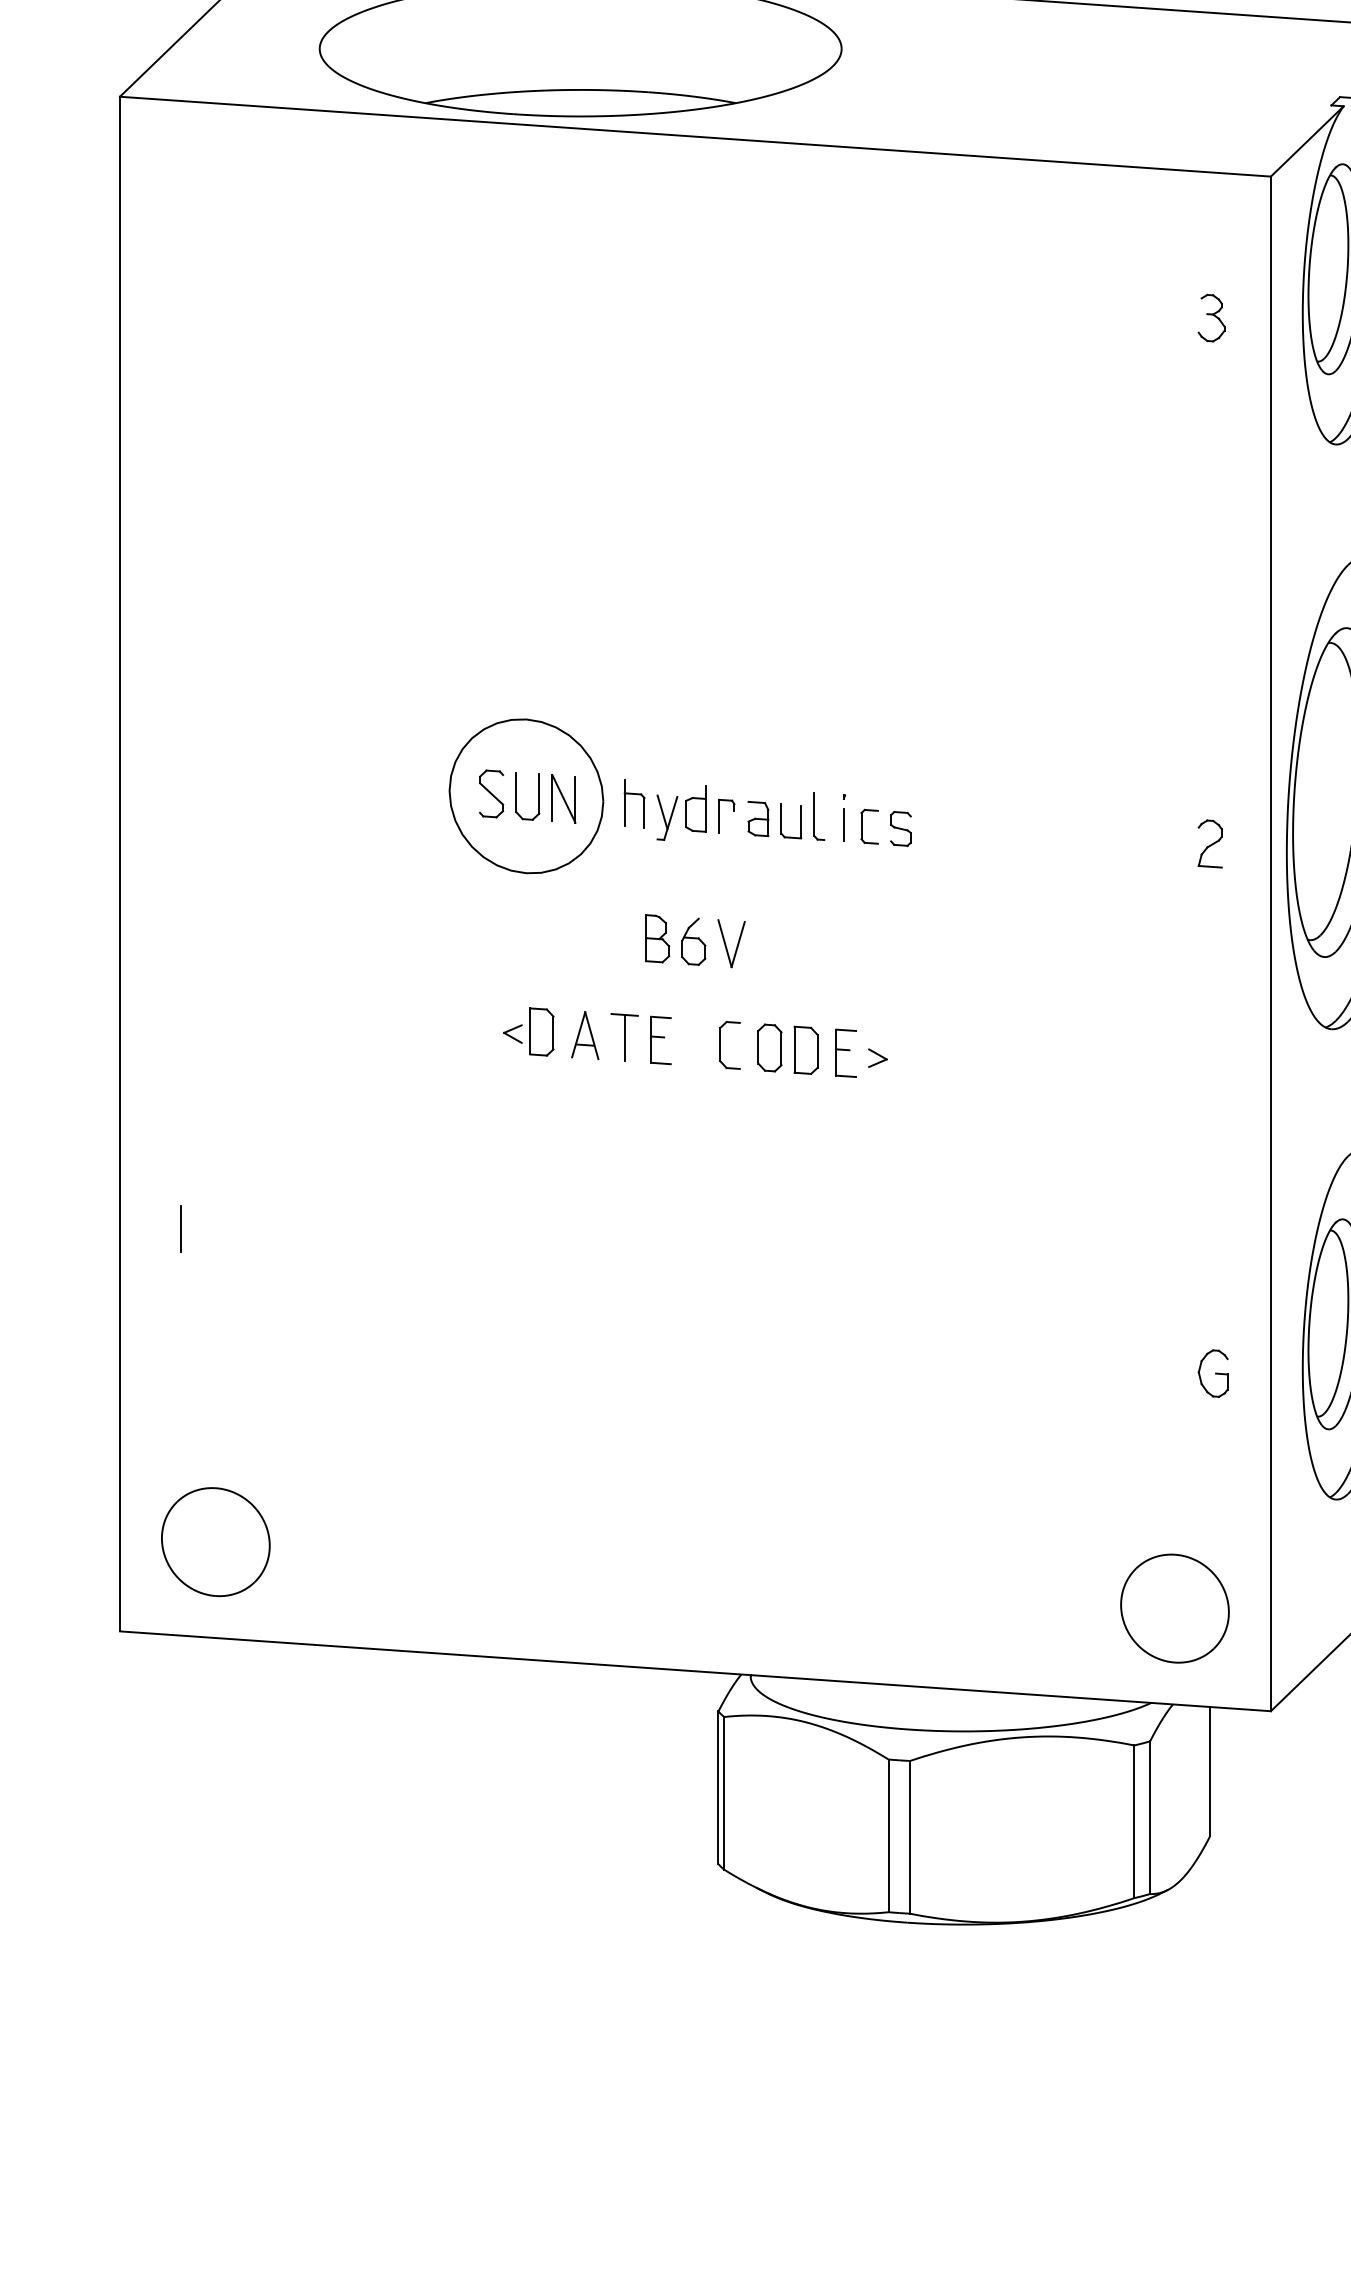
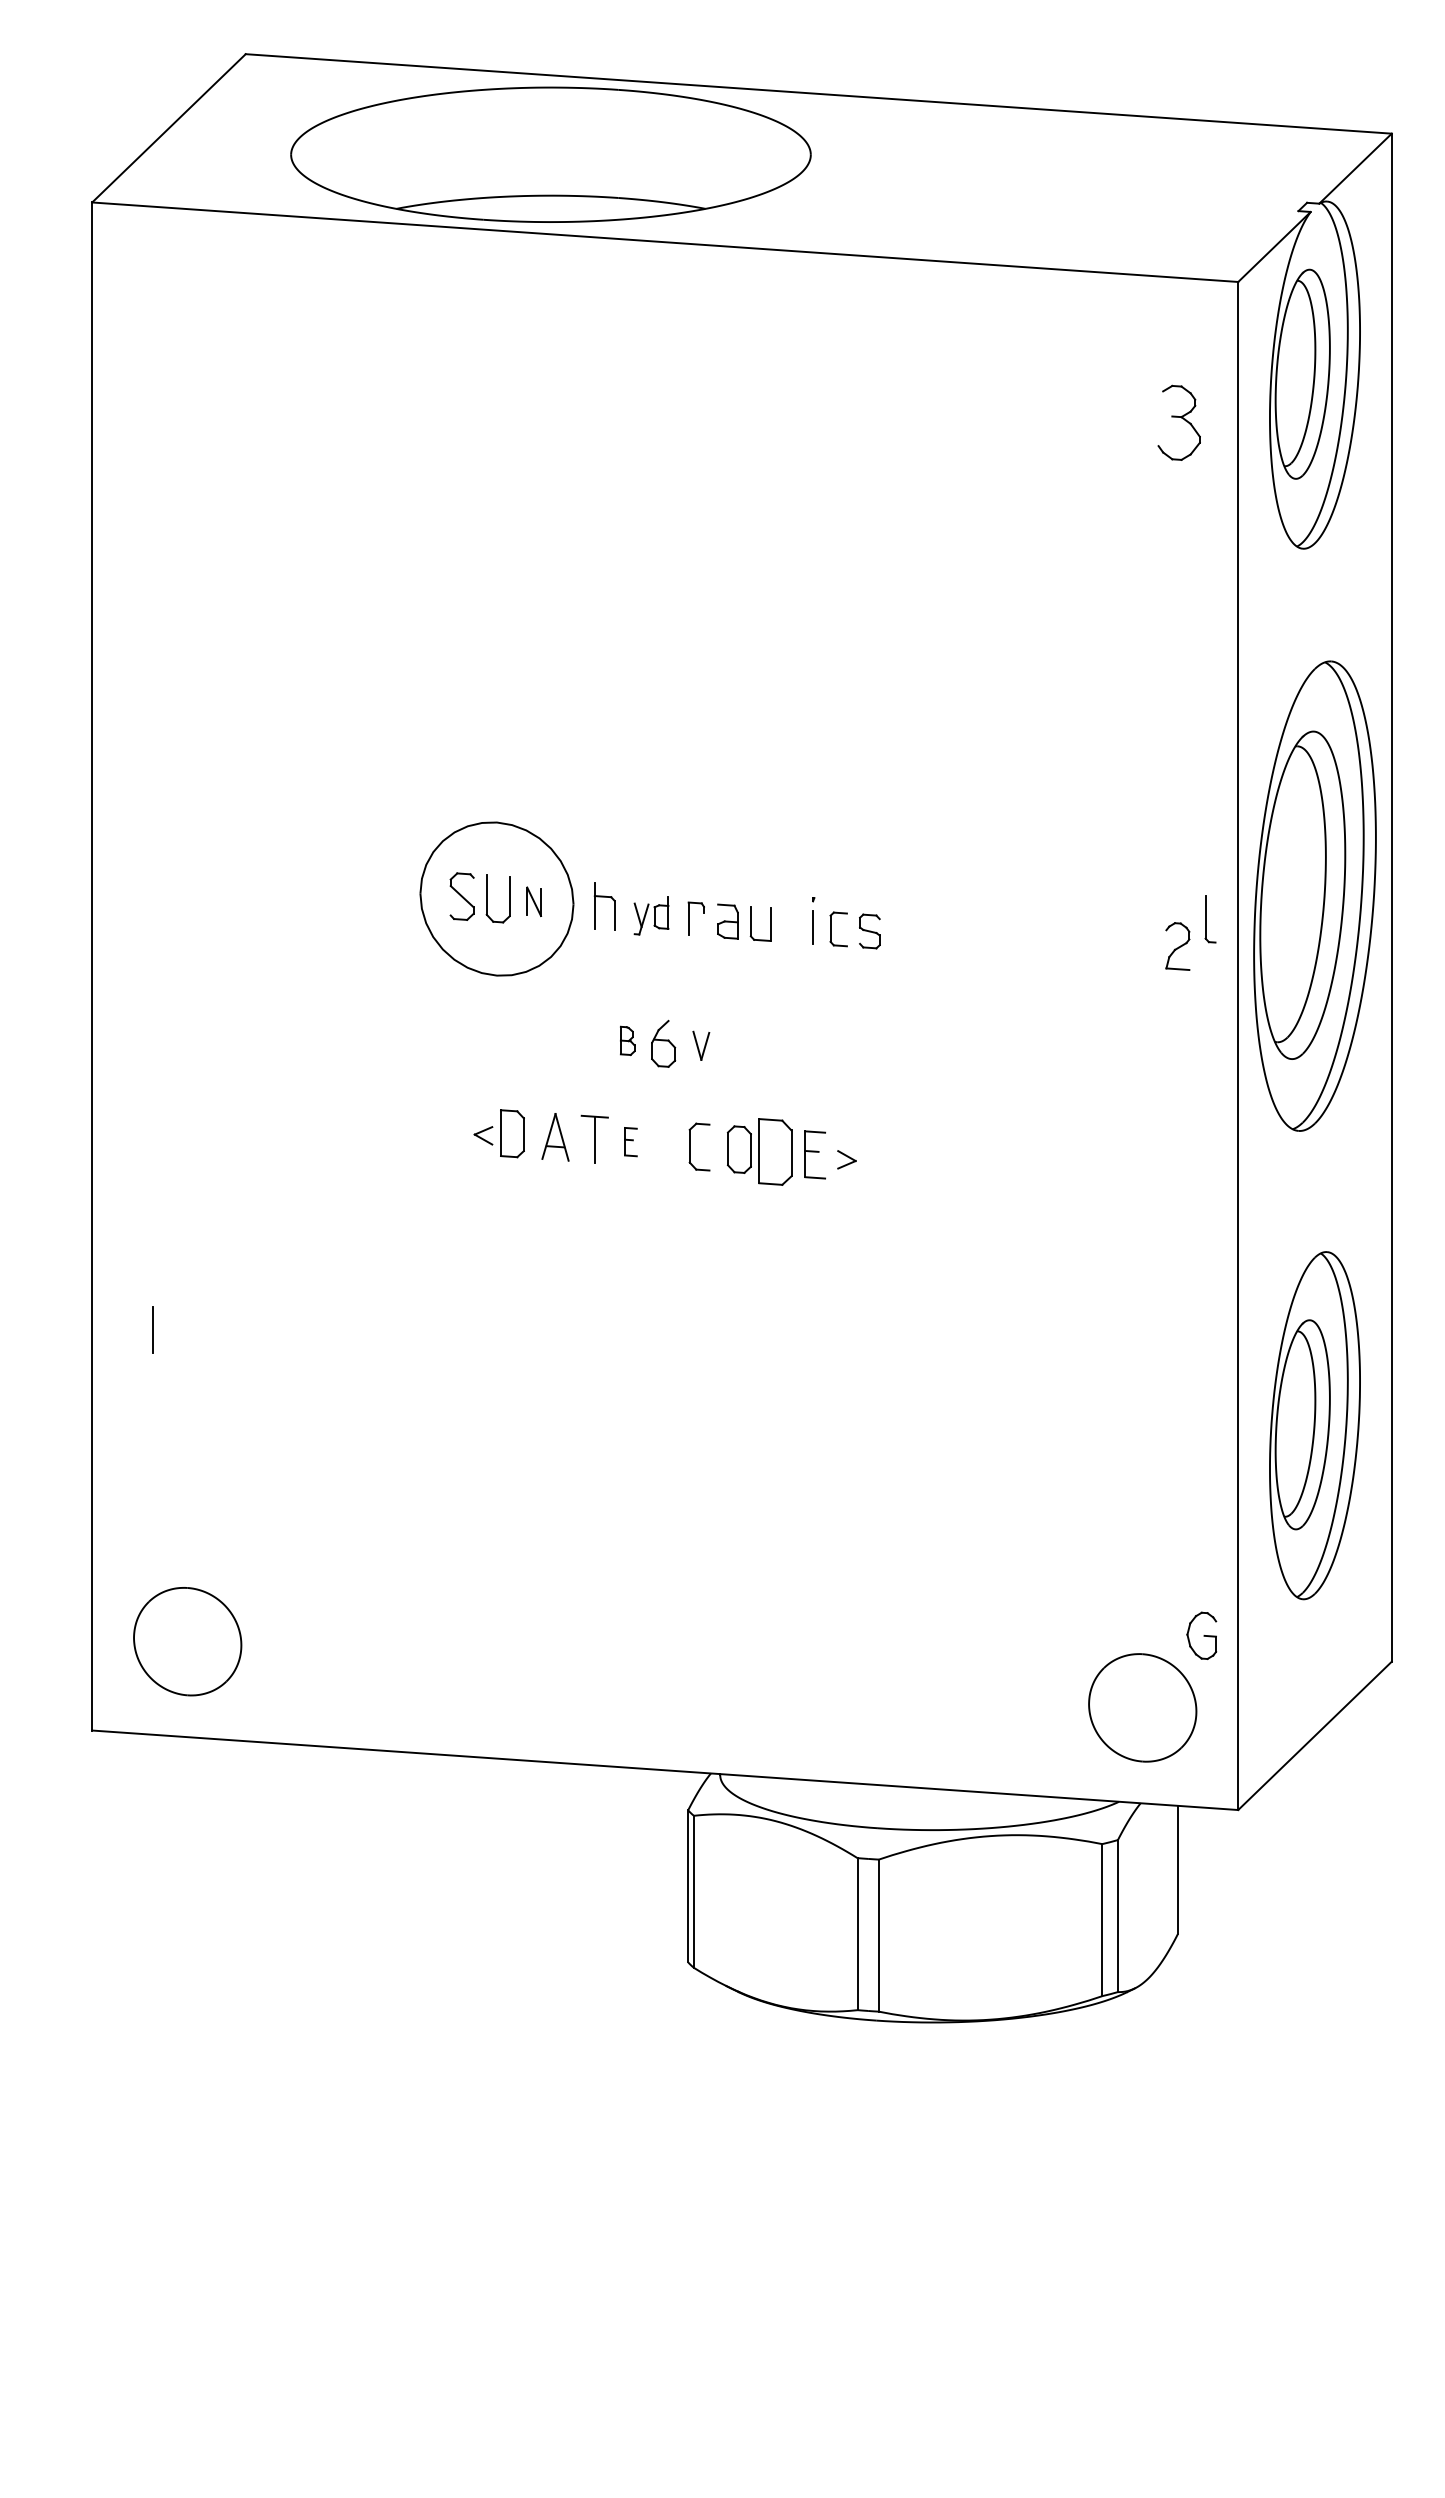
part: (1211, 317) -> (1179, 422), size x1.6
part: (563, 798) -> (533, 901), size x0.6
part: (681, 812) -> (651, 915), size x0.7
part: (819, 816) -> (1210, 919), moved
part: (657, 938) -> (627, 1040), size x0.6
part: (731, 943) -> (701, 1045), size x0.6
part: (660, 1039) -> (630, 1141), size x0.6
part: (806, 1049) -> (775, 1151), size x1.4
part: (1212, 1373) -> (1201, 1635), moved

